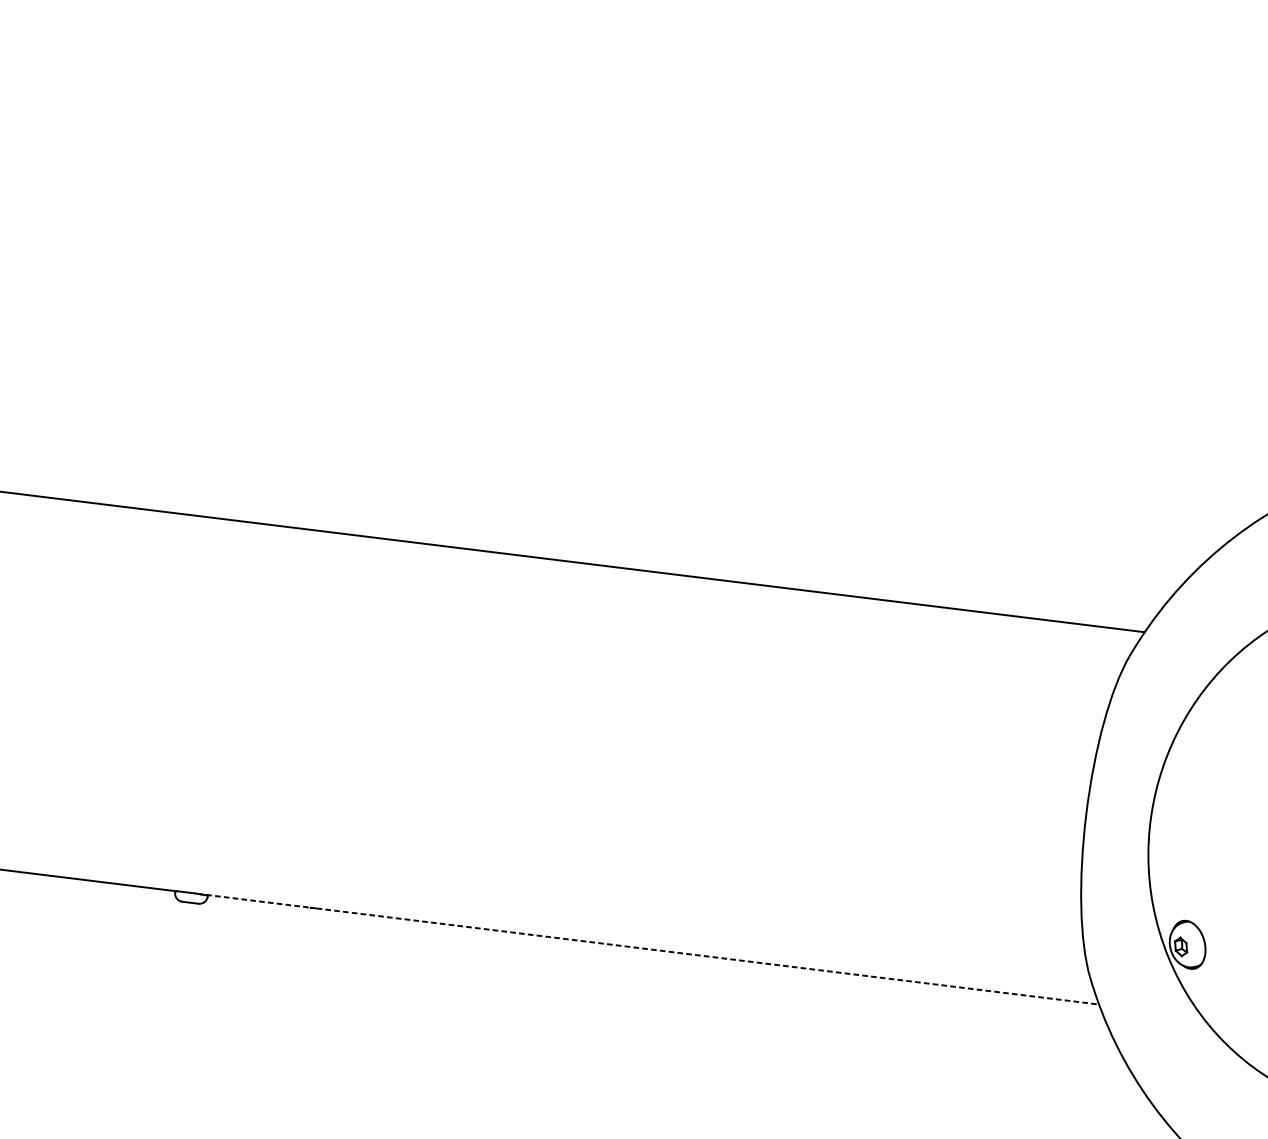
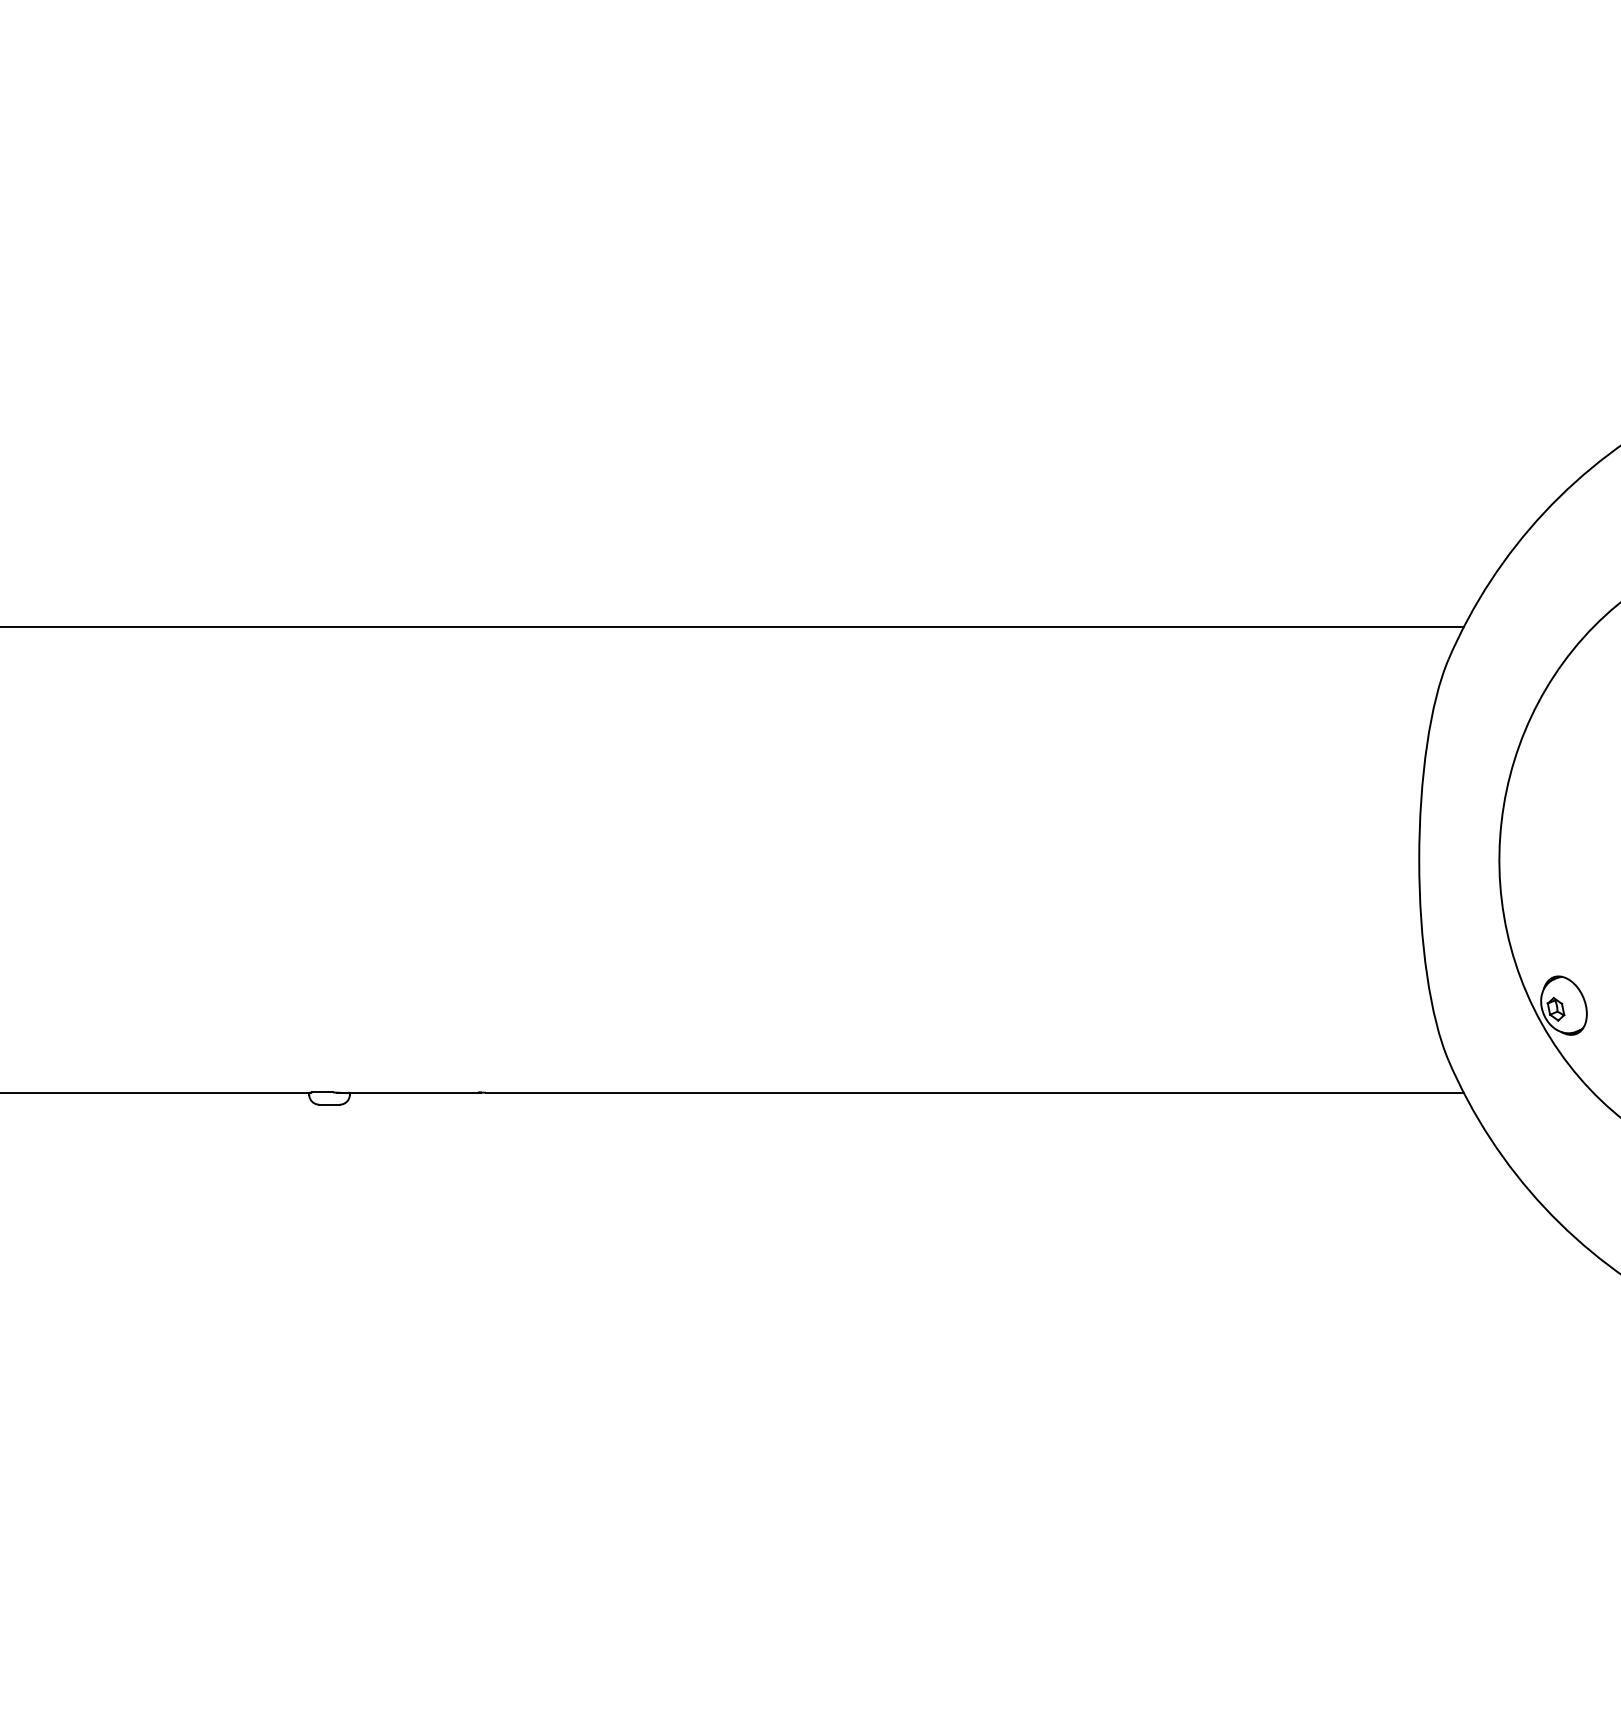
line: (254, 900) -> (407, 1092), dashed -> solid
line: (707, 956) -> (974, 1092), dashed -> solid

